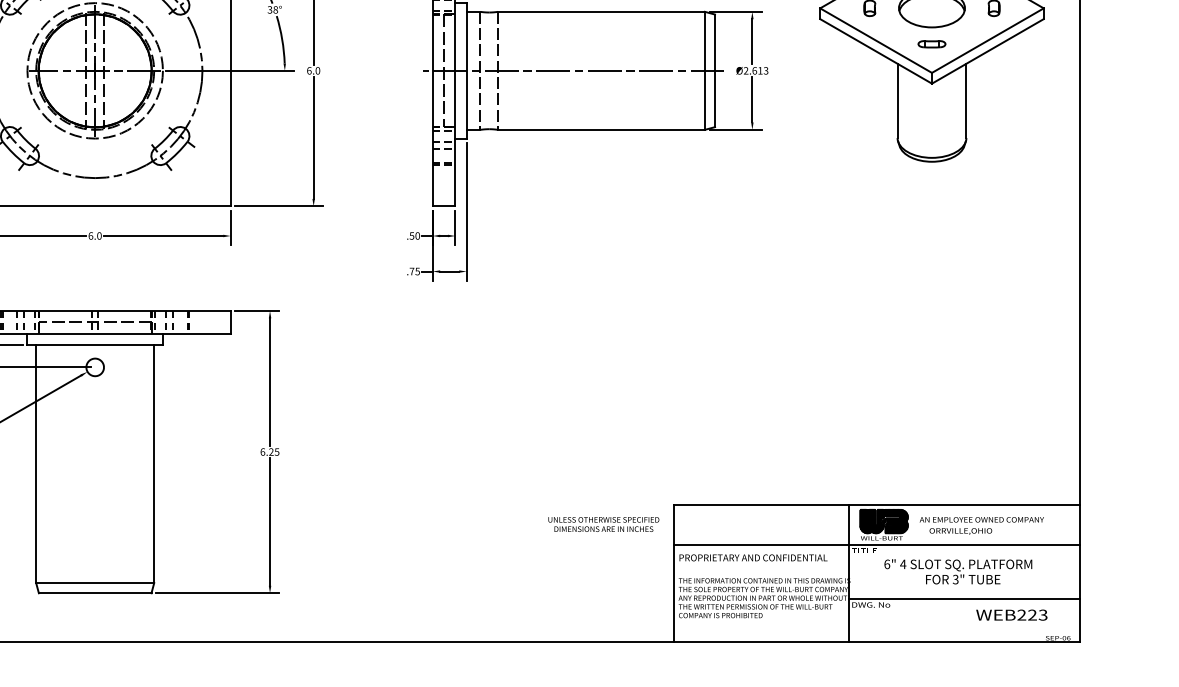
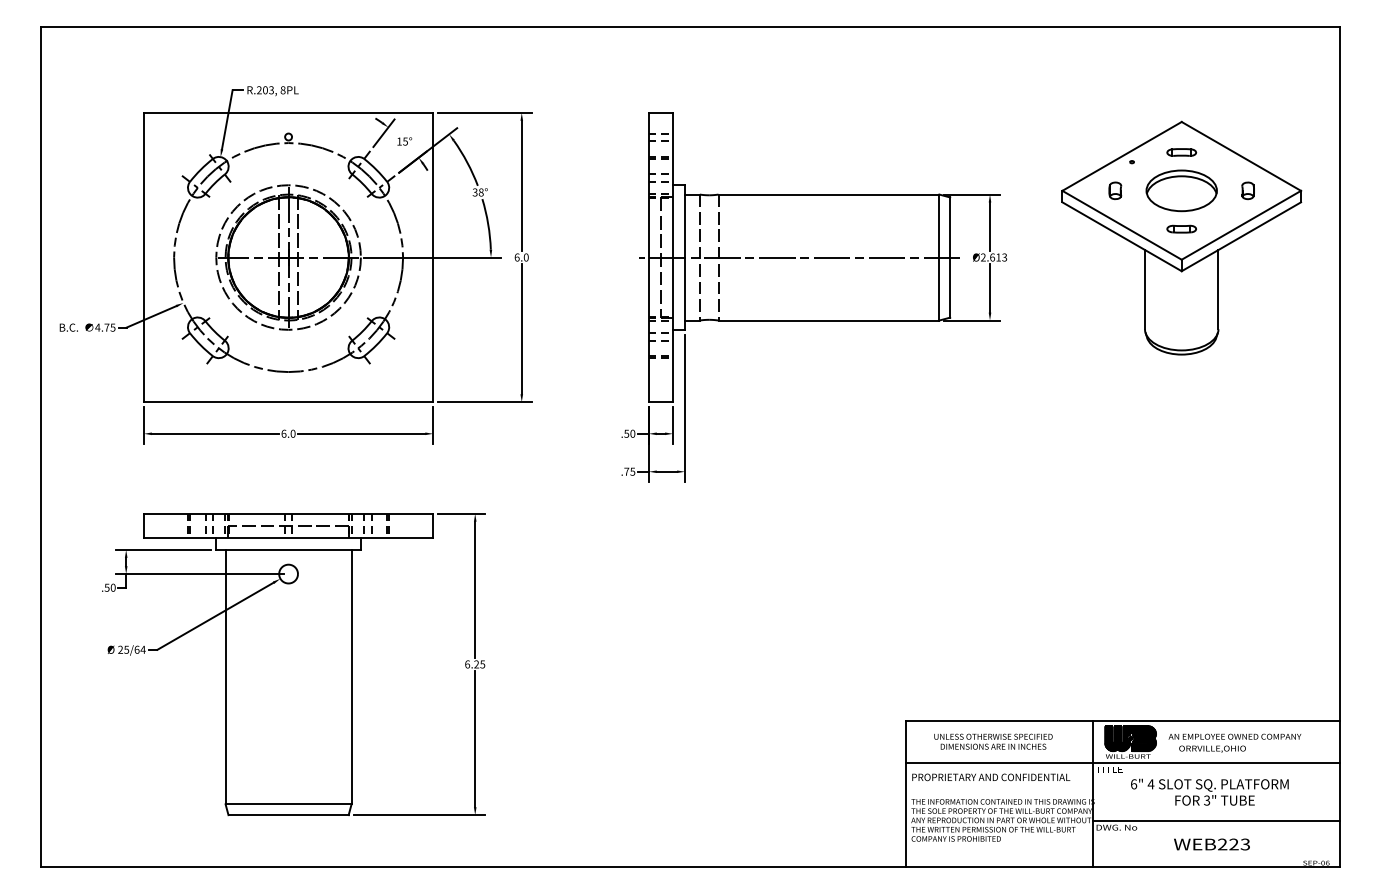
text: (603, 524) -> (993, 741), moved
text: (1011, 615) -> (1211, 844), moved

